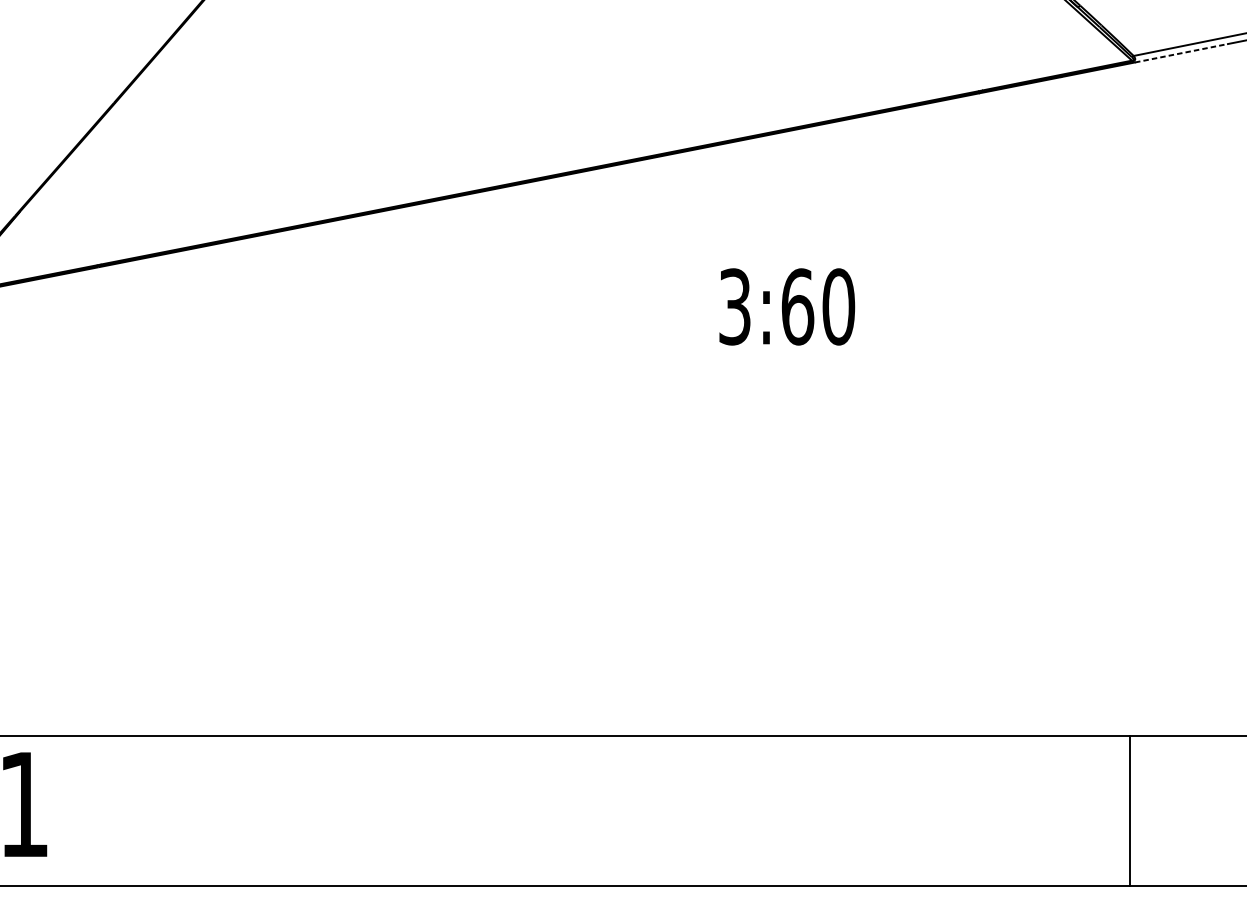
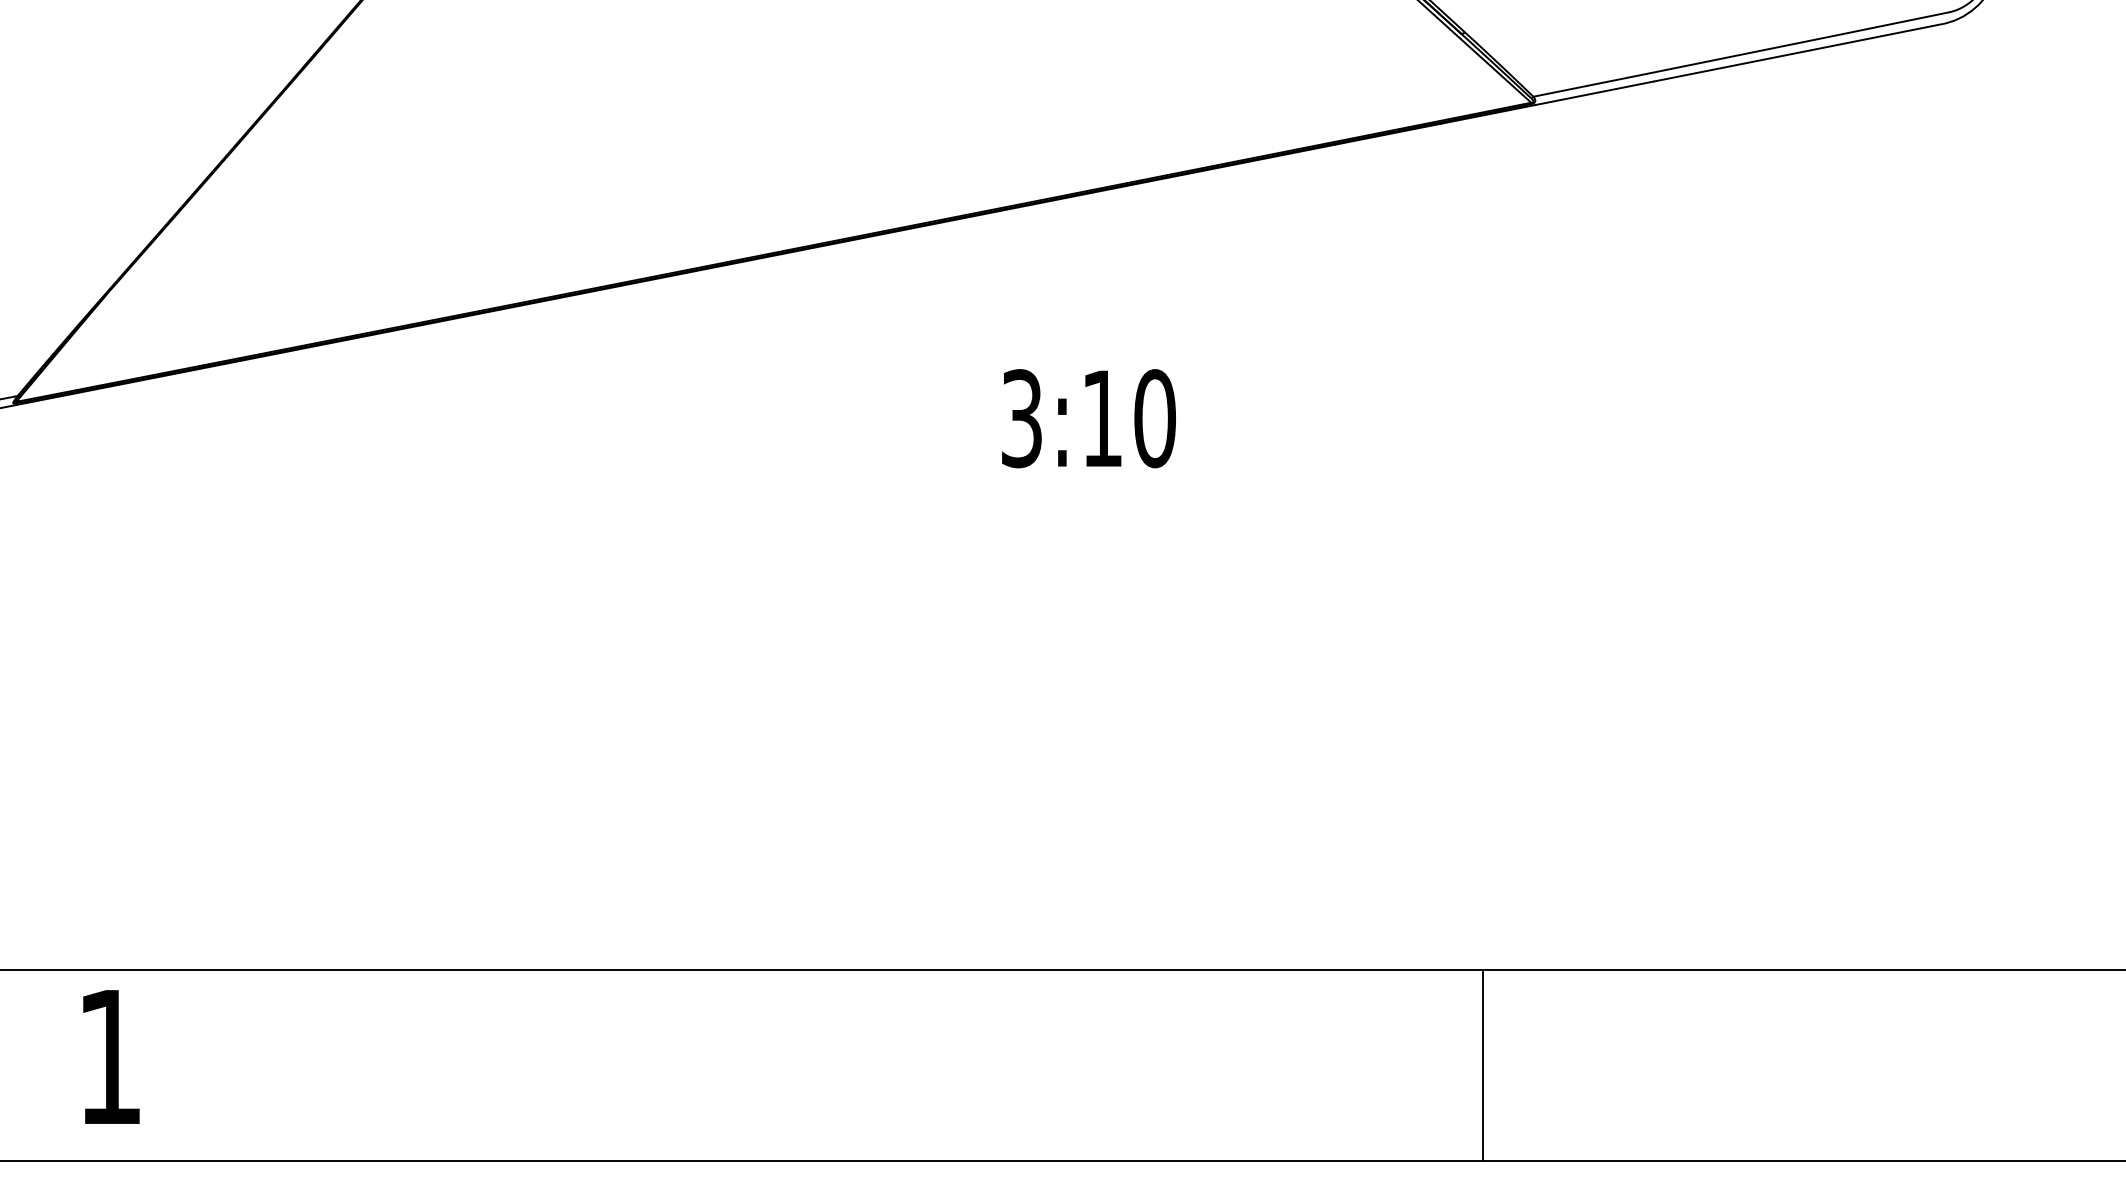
line: (1181, 53) -> (1594, 93), dashed -> solid
text: (797, 306) -> (1102, 418), 3:60 -> 3:10
line: (1129, 811) -> (1482, 1065), moved

